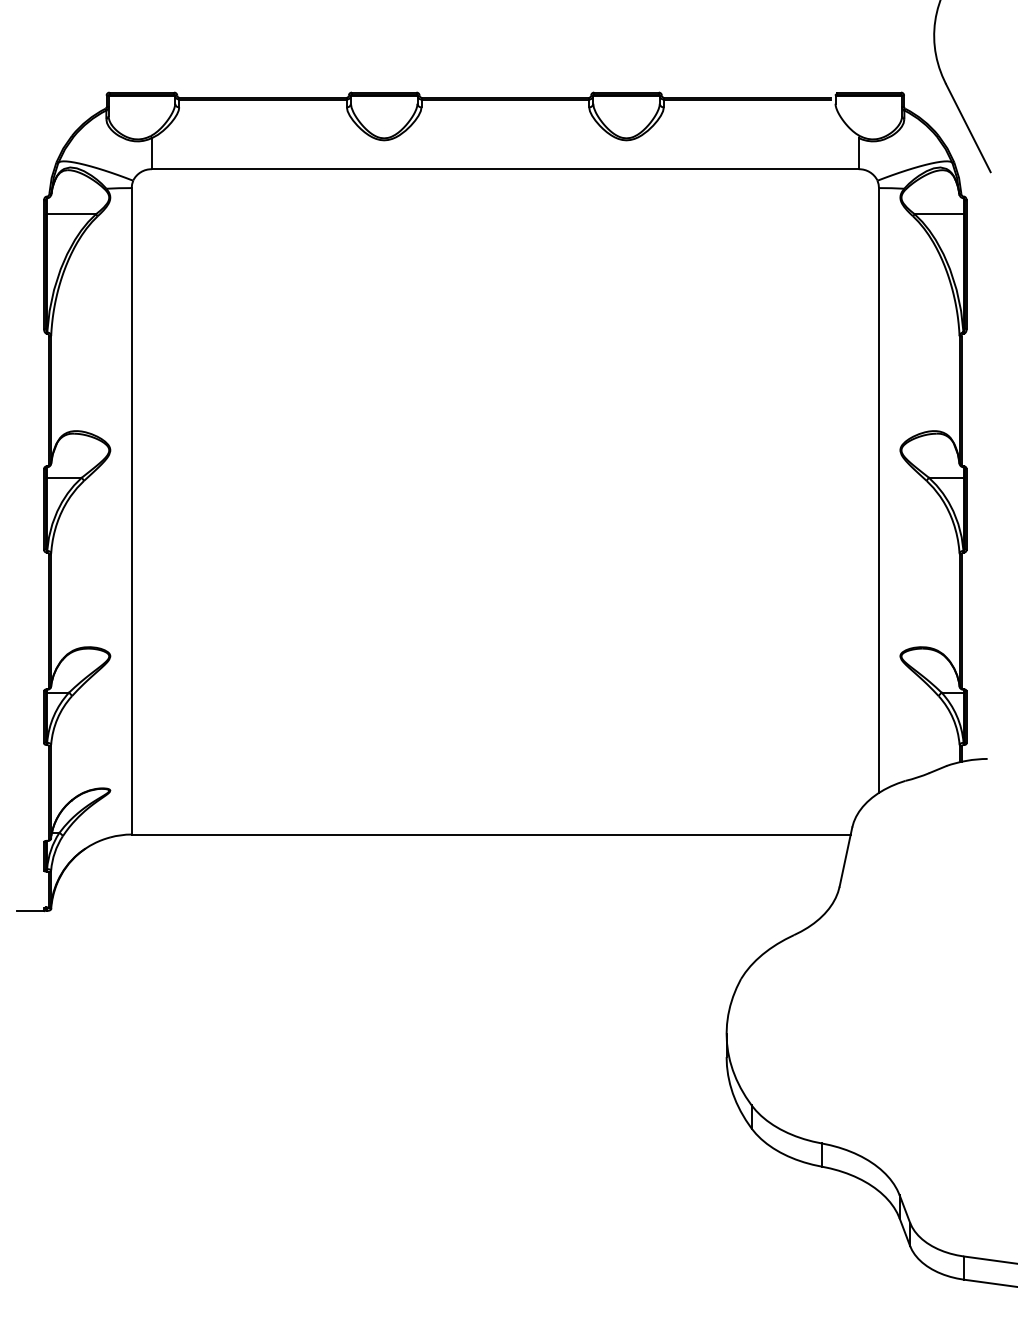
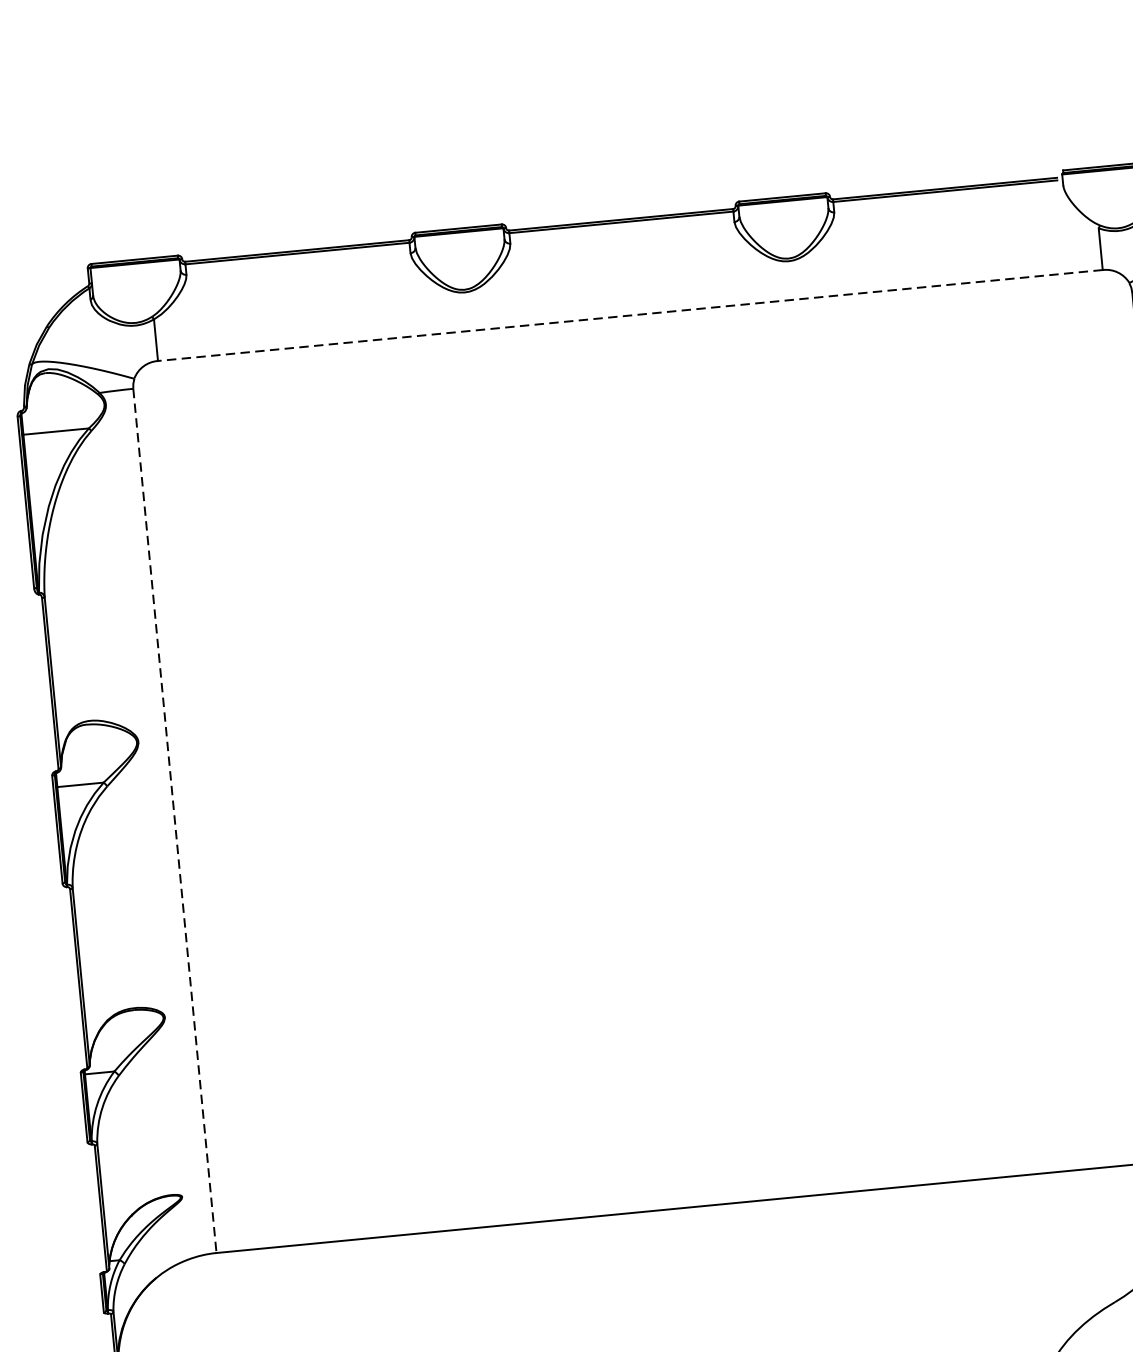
line: (504, 169) -> (629, 315), solid -> dashed
line: (131, 511) -> (174, 821), solid -> dashed

